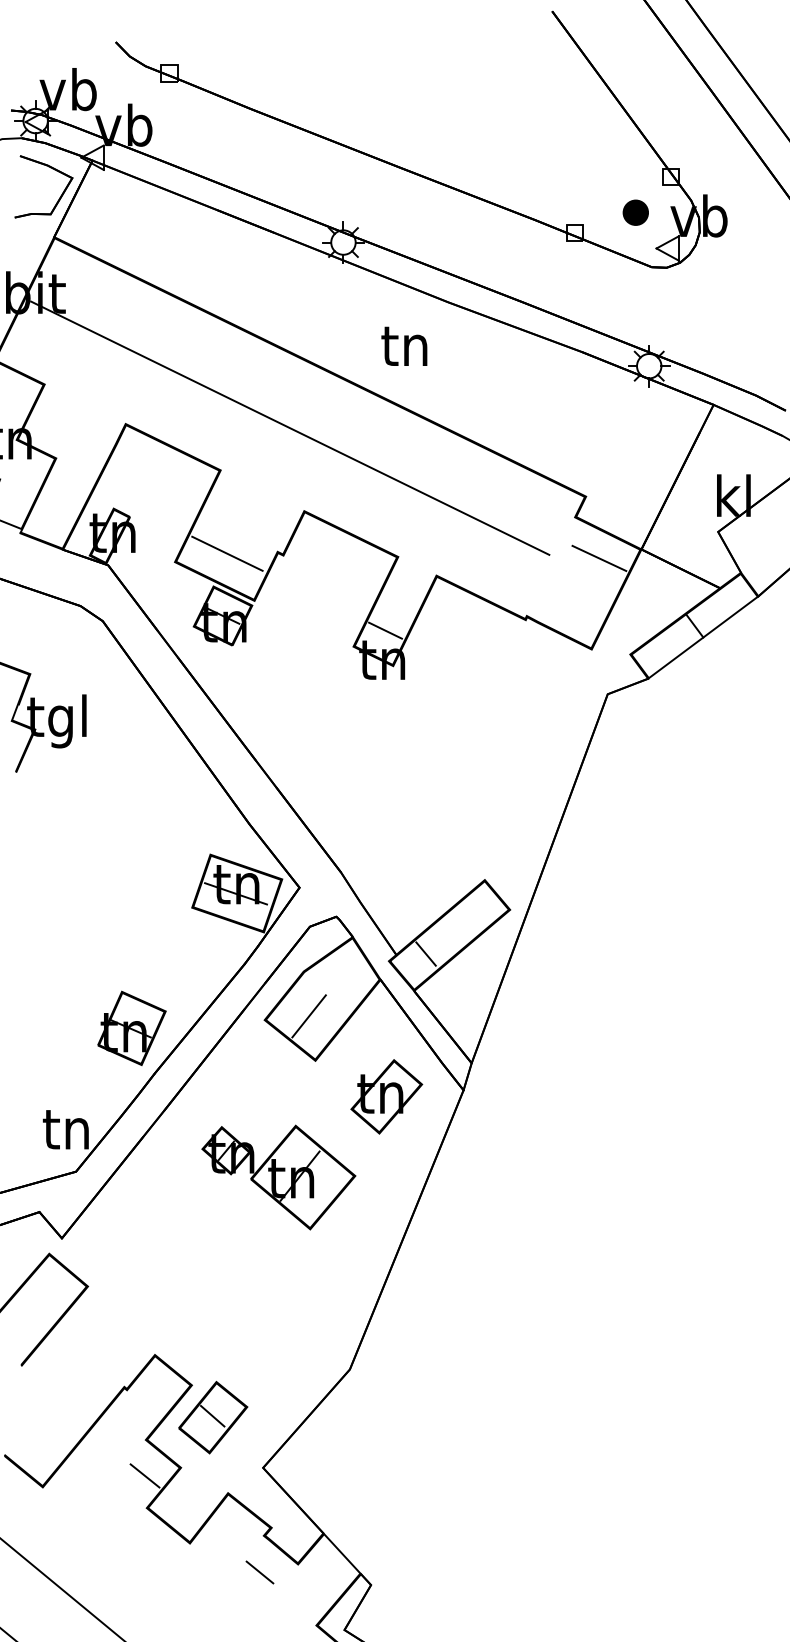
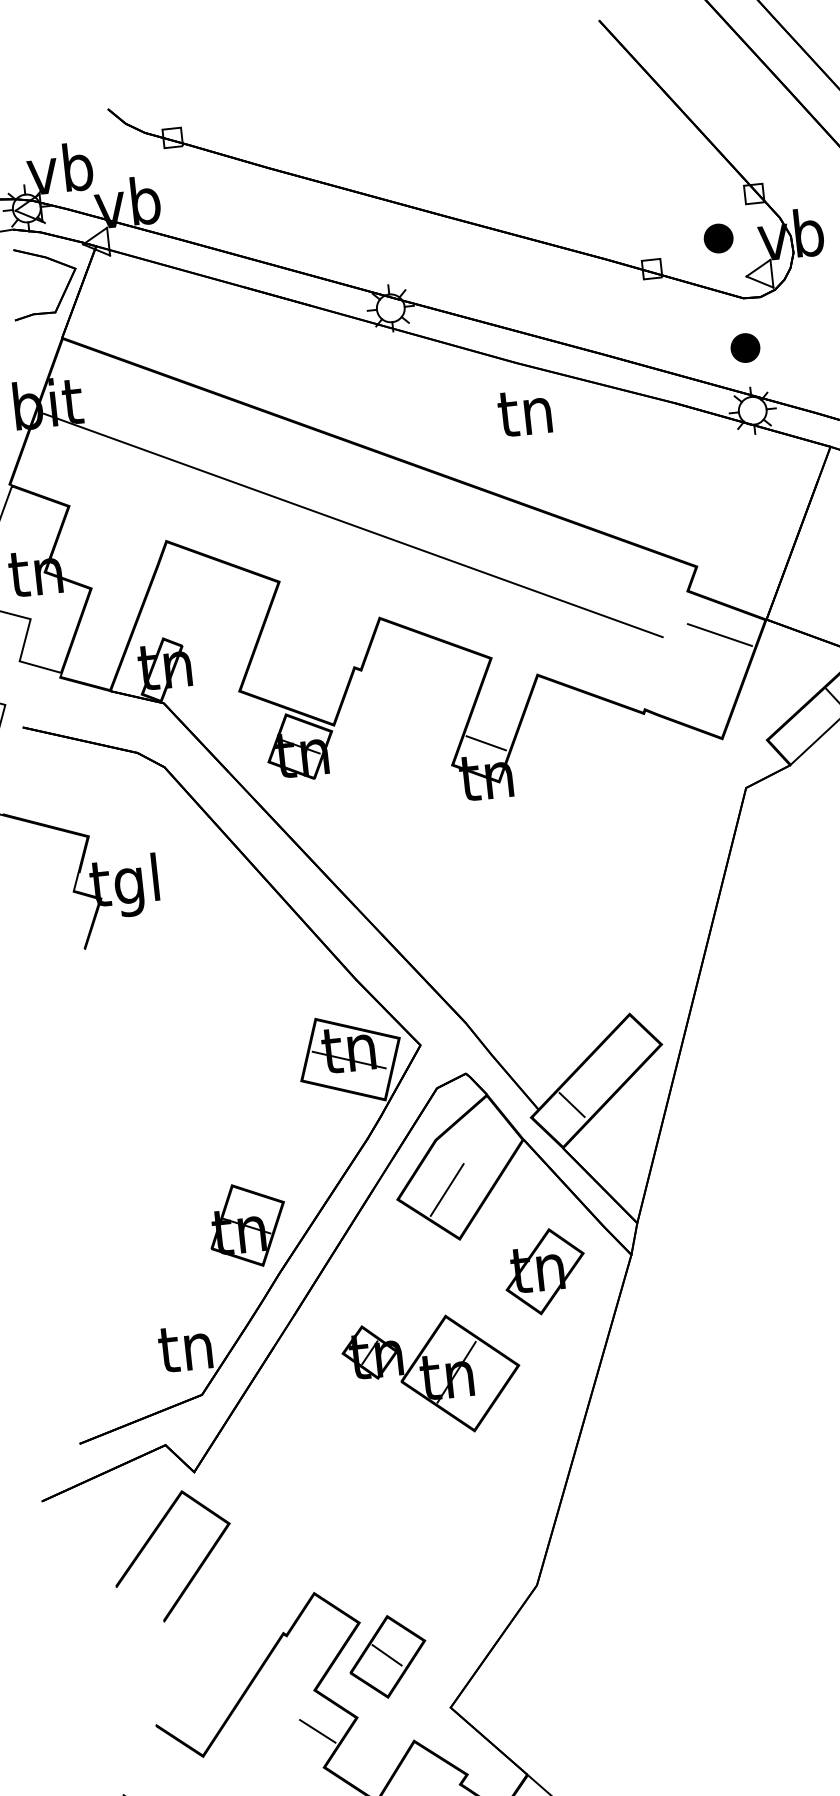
part: (648, 310) -> (745, 347), added
text: (404, 345) -> (524, 411), moved
line: (227, 553) -> (297, 675), removed

